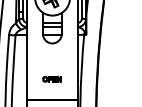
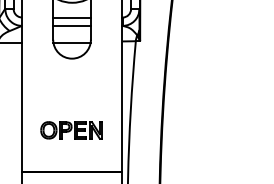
part: (51, 79) -> (70, 130), size x1.67

